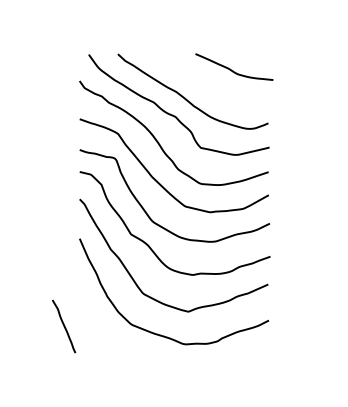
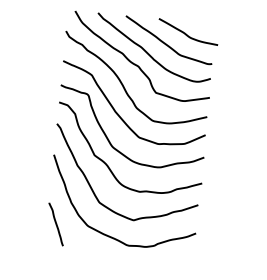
curve: (206, 83) -> (165, 42), added
curve: (64, 326) -> (56, 224), moved

